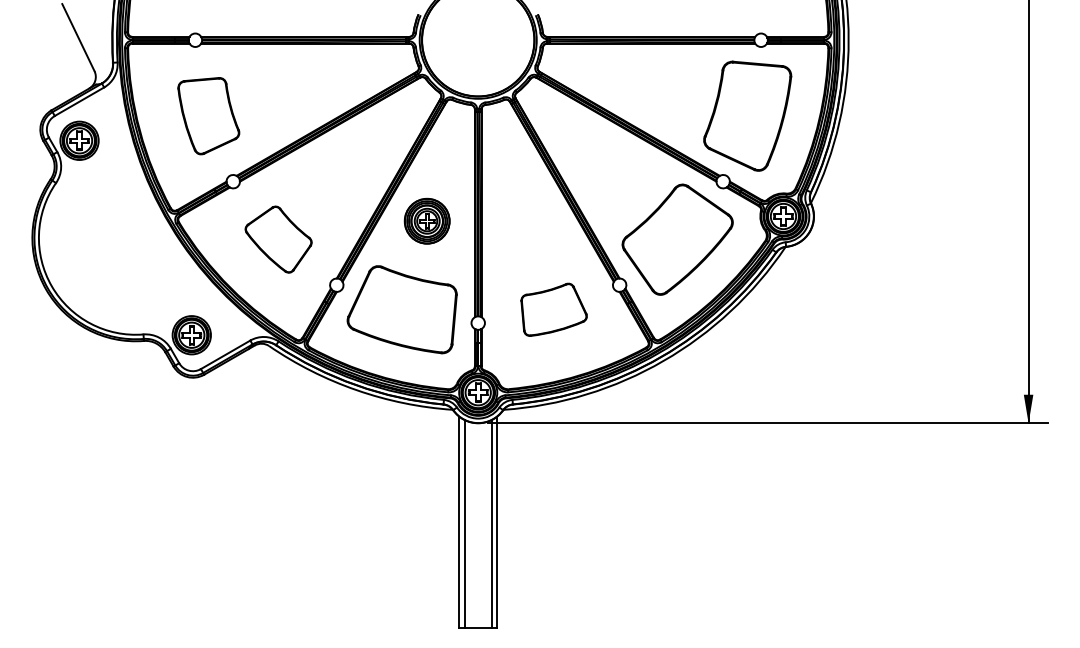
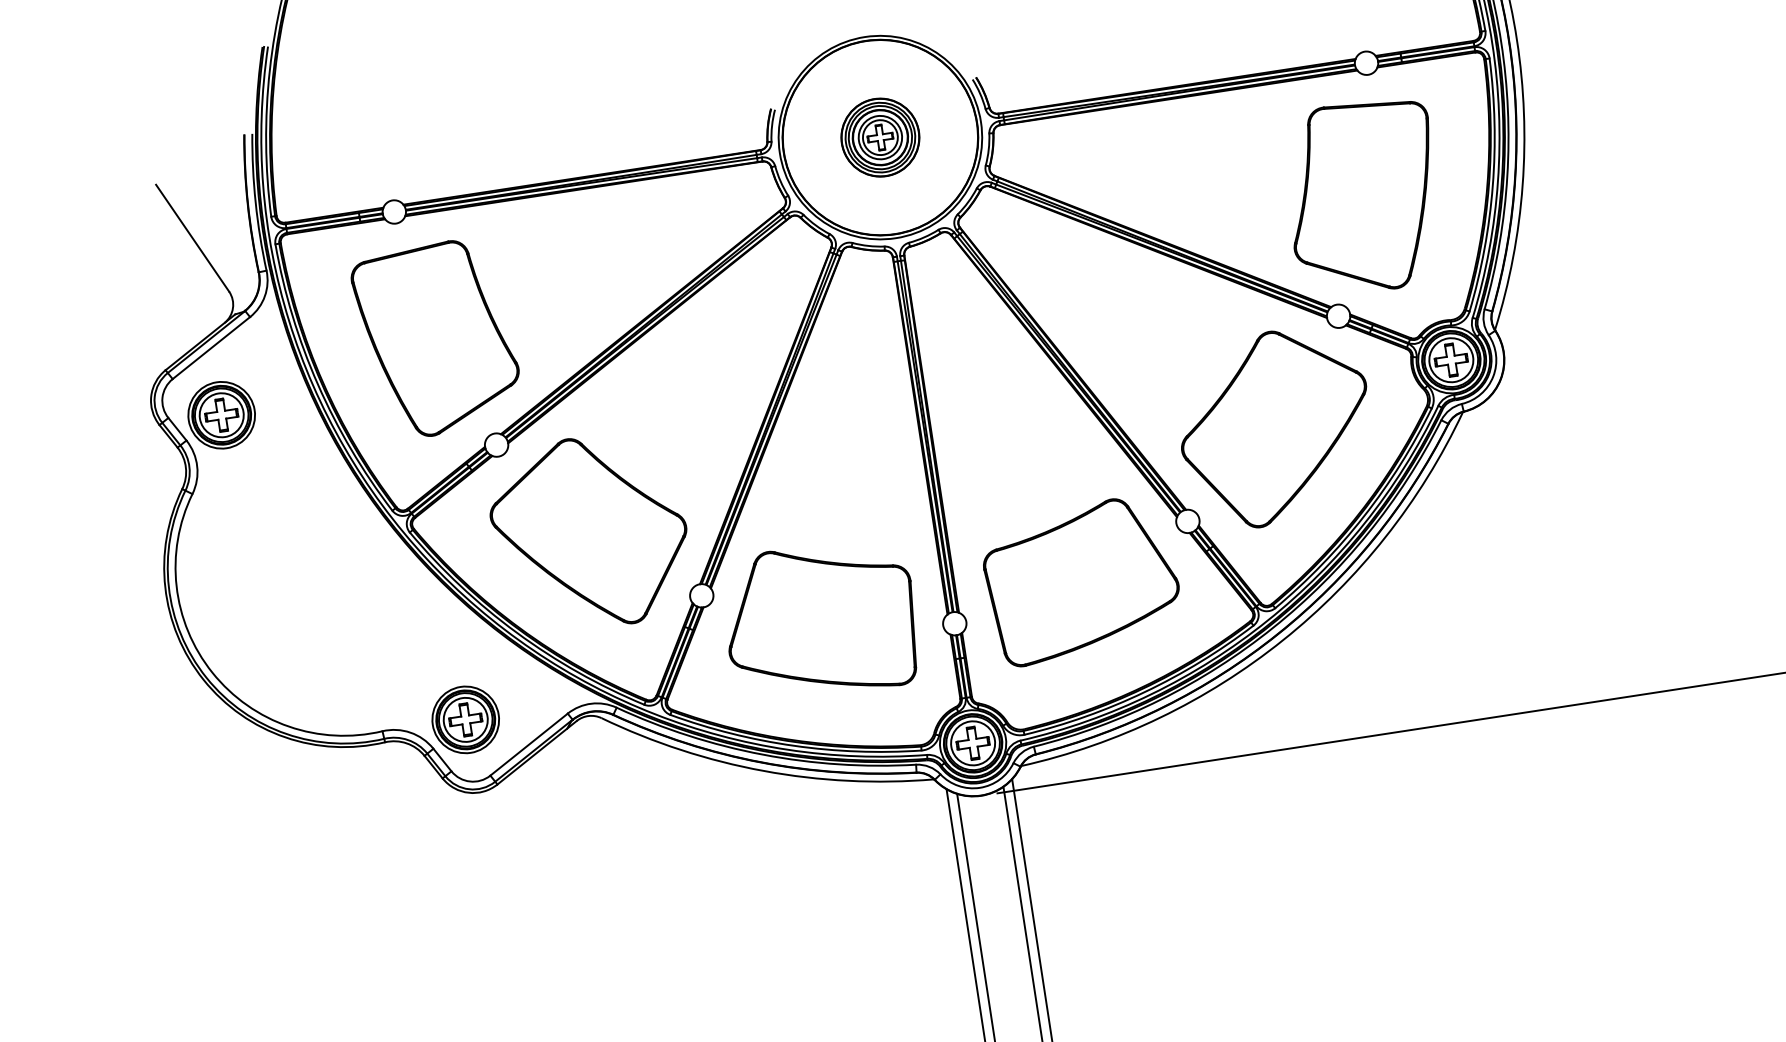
part: (208, 115) -> (436, 337), size x1.43
part: (426, 220) -> (878, 136), moved
part: (278, 239) -> (589, 532), size x1.67
part: (553, 309) -> (1080, 580), size x1.67

